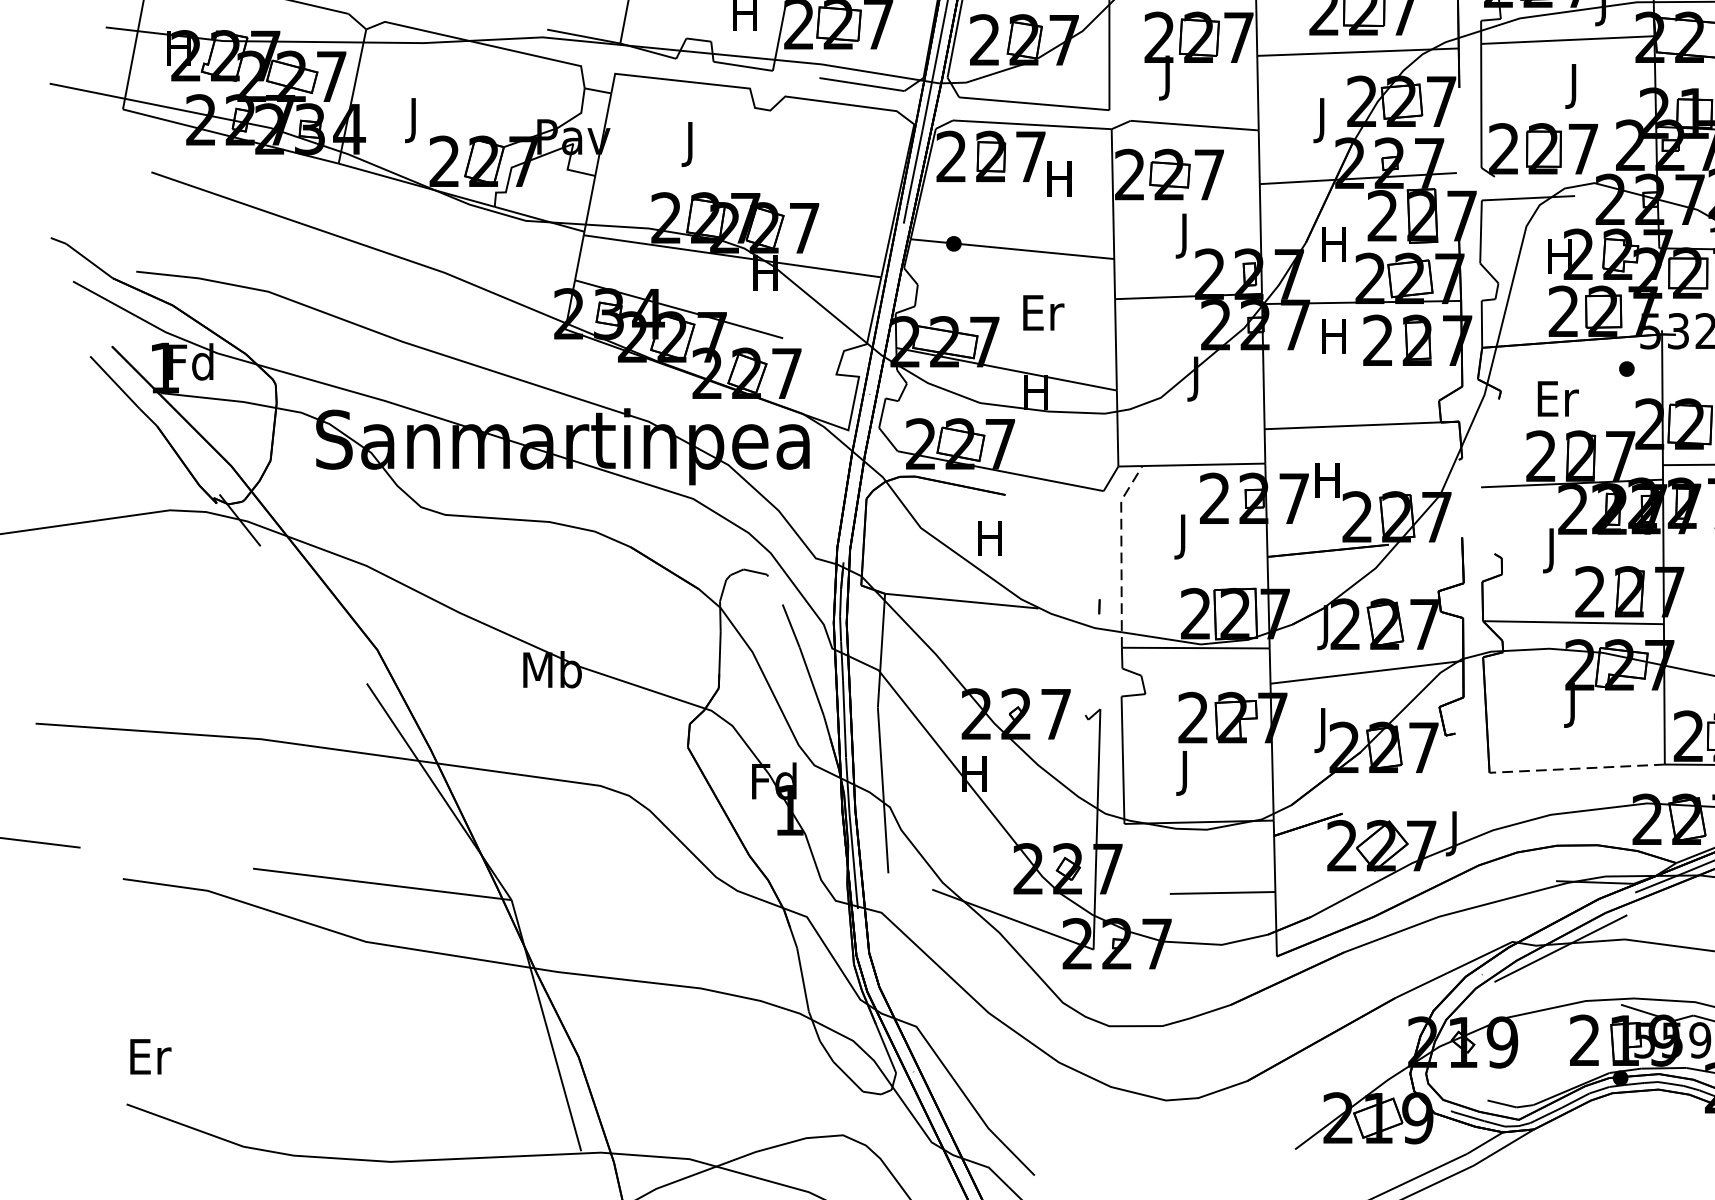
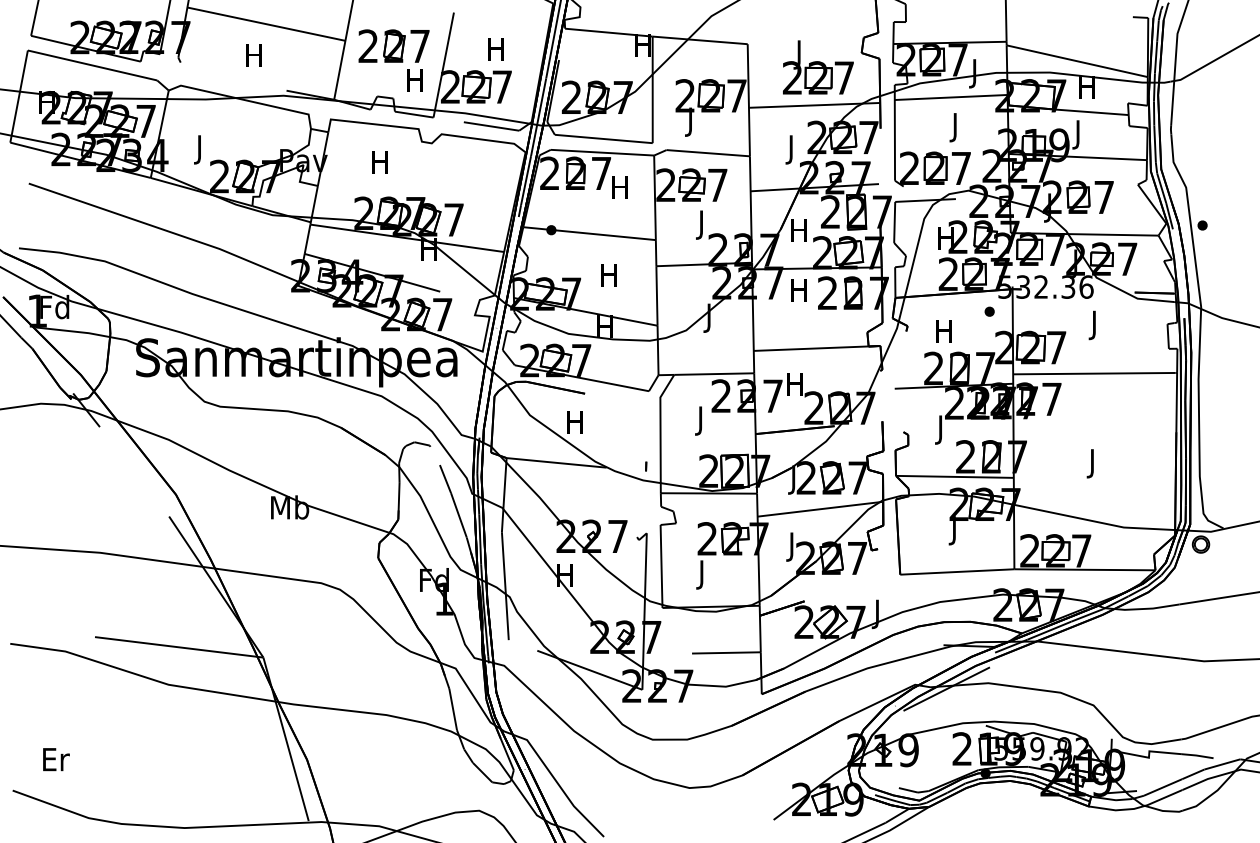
text: (689, 144) -> (379, 165), J -> H
text: (1043, 311) -> (609, 274), Er -> H
text: (1557, 397) -> (944, 330), Er -> H
line: (1121, 552) -> (660, 431), dashed -> solid
line: (1575, 769) -> (956, 572), dashed -> solid
text: (150, 1056) -> (56, 759), moved

